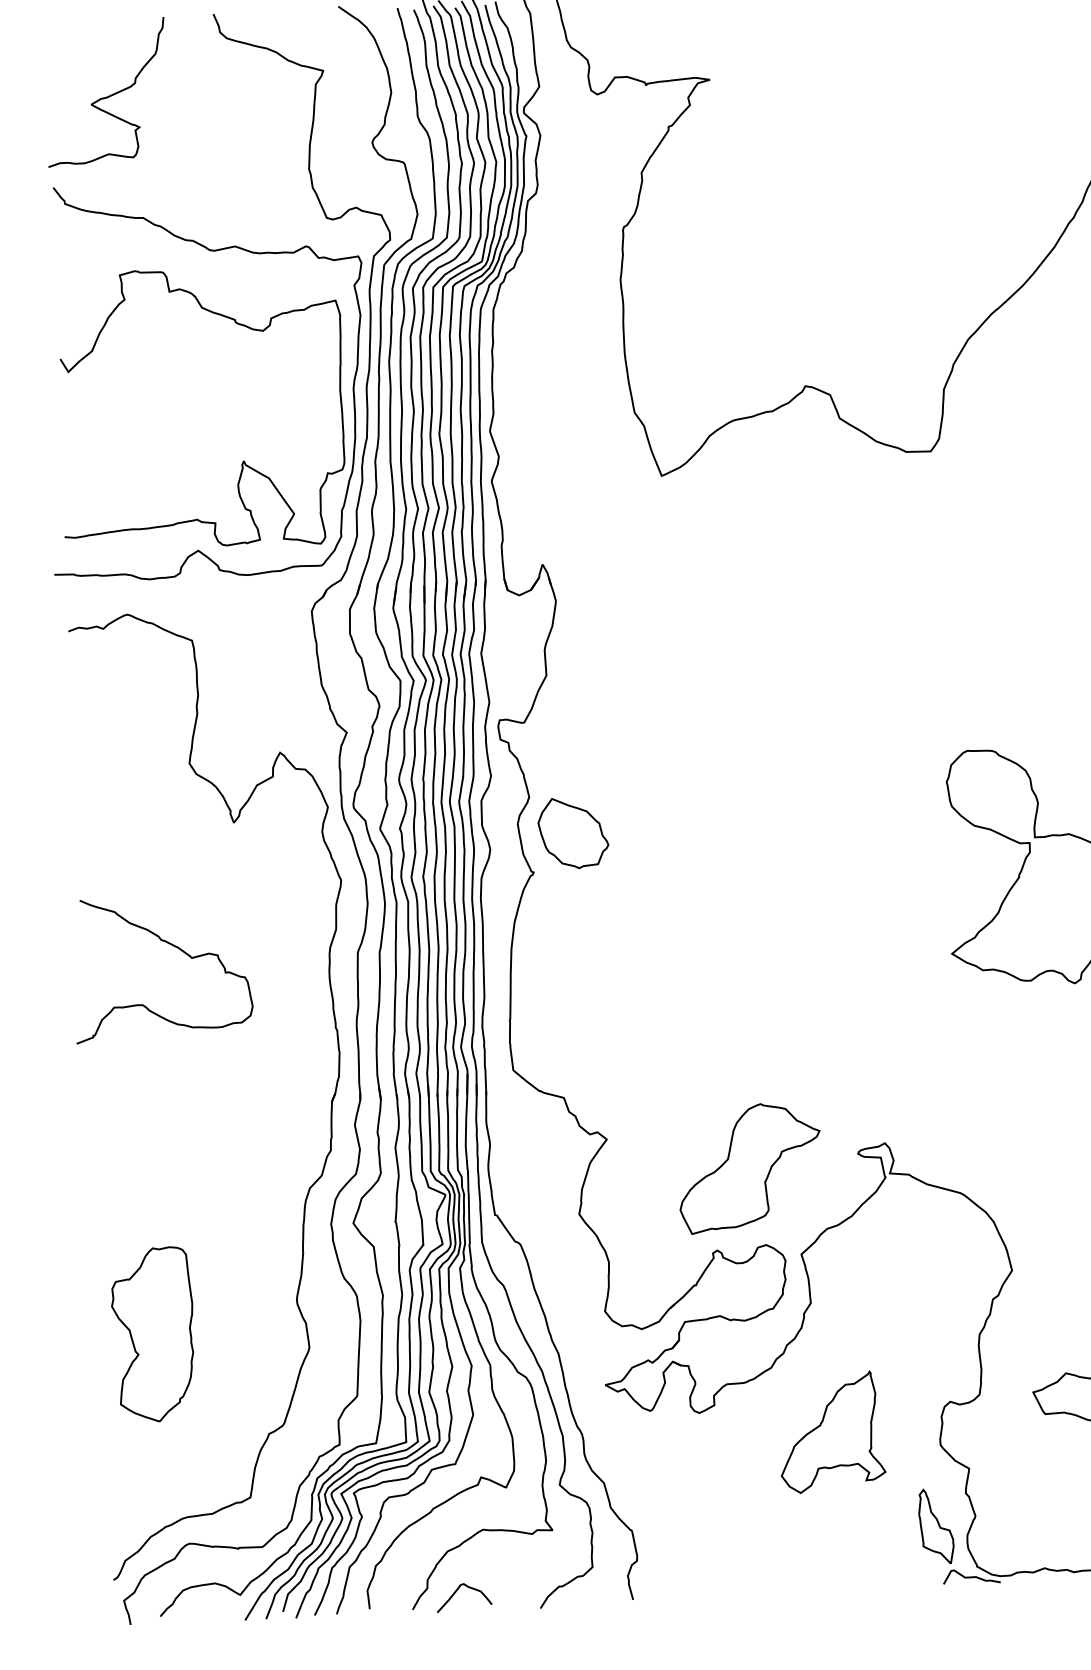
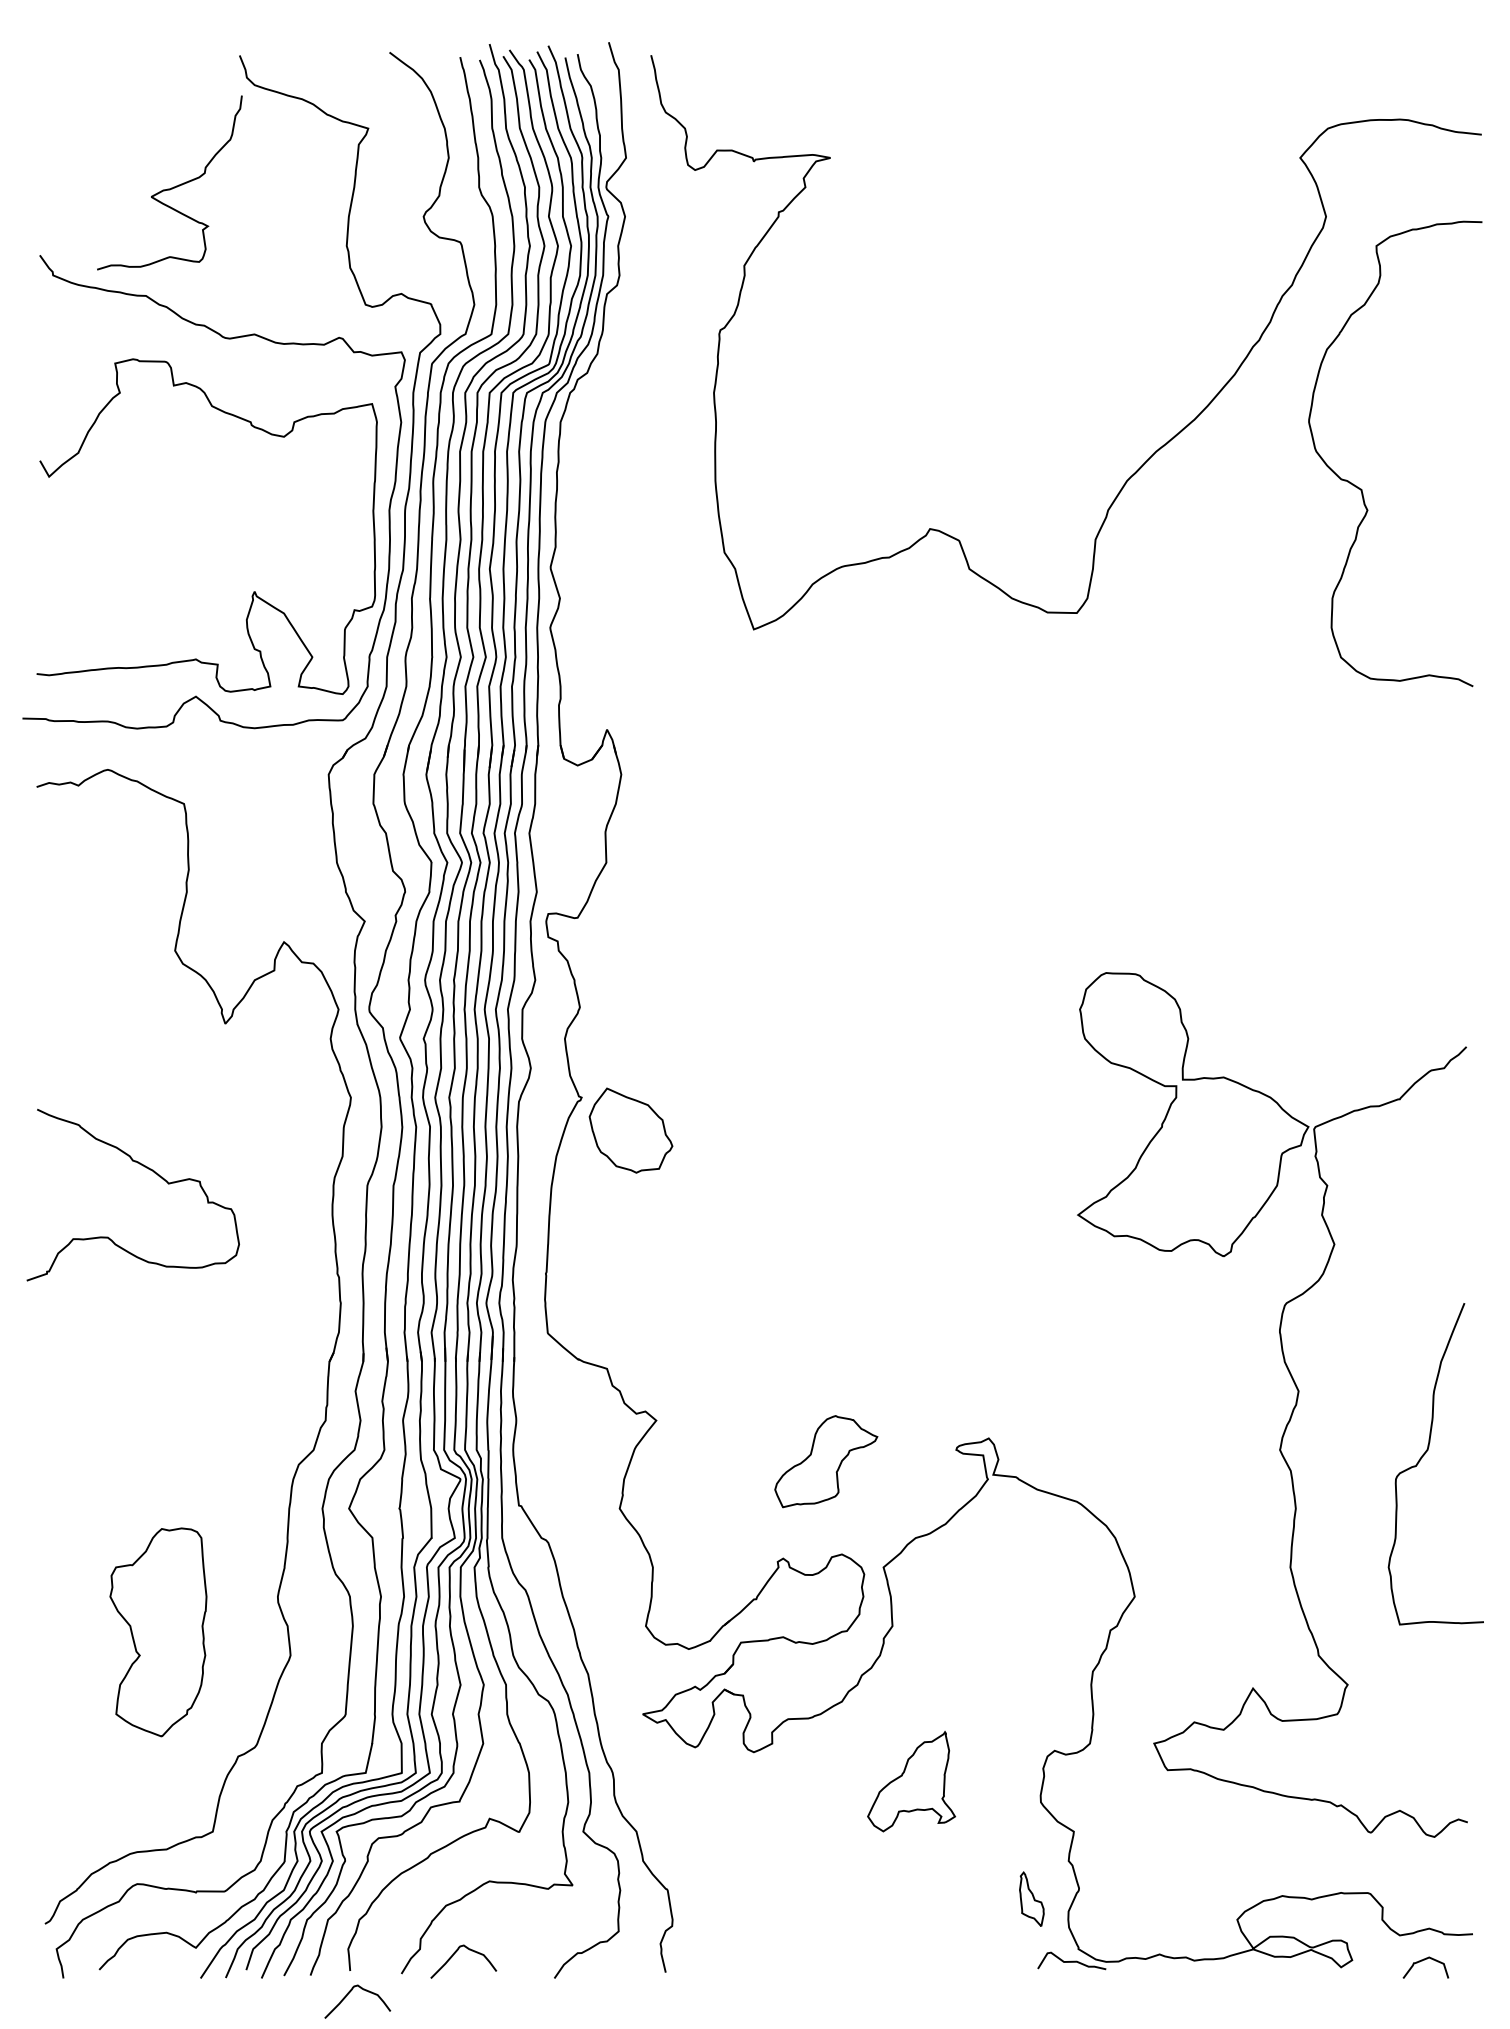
curve: (107, 96) -> (171, 187), moved
part: (572, 833) -> (630, 1130), moved
part: (750, 1167) -> (826, 1461), size x0.6
part: (153, 1334) -> (158, 1632), moved
part: (831, 1432) -> (911, 1781), size x0.7
part: (935, 1525) -> (1031, 1898), size x0.6
curve: (369, 1627) -> (349, 1993), added

